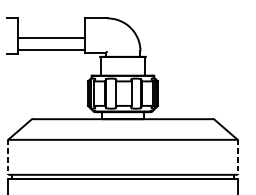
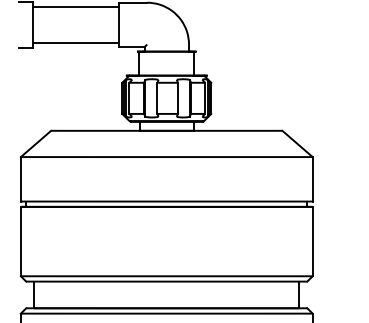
line: (51, 37) -> (75, 7), moved
line: (7, 157) -> (20, 179), dashed -> solid
line: (237, 157) -> (312, 179), dashed -> solid

